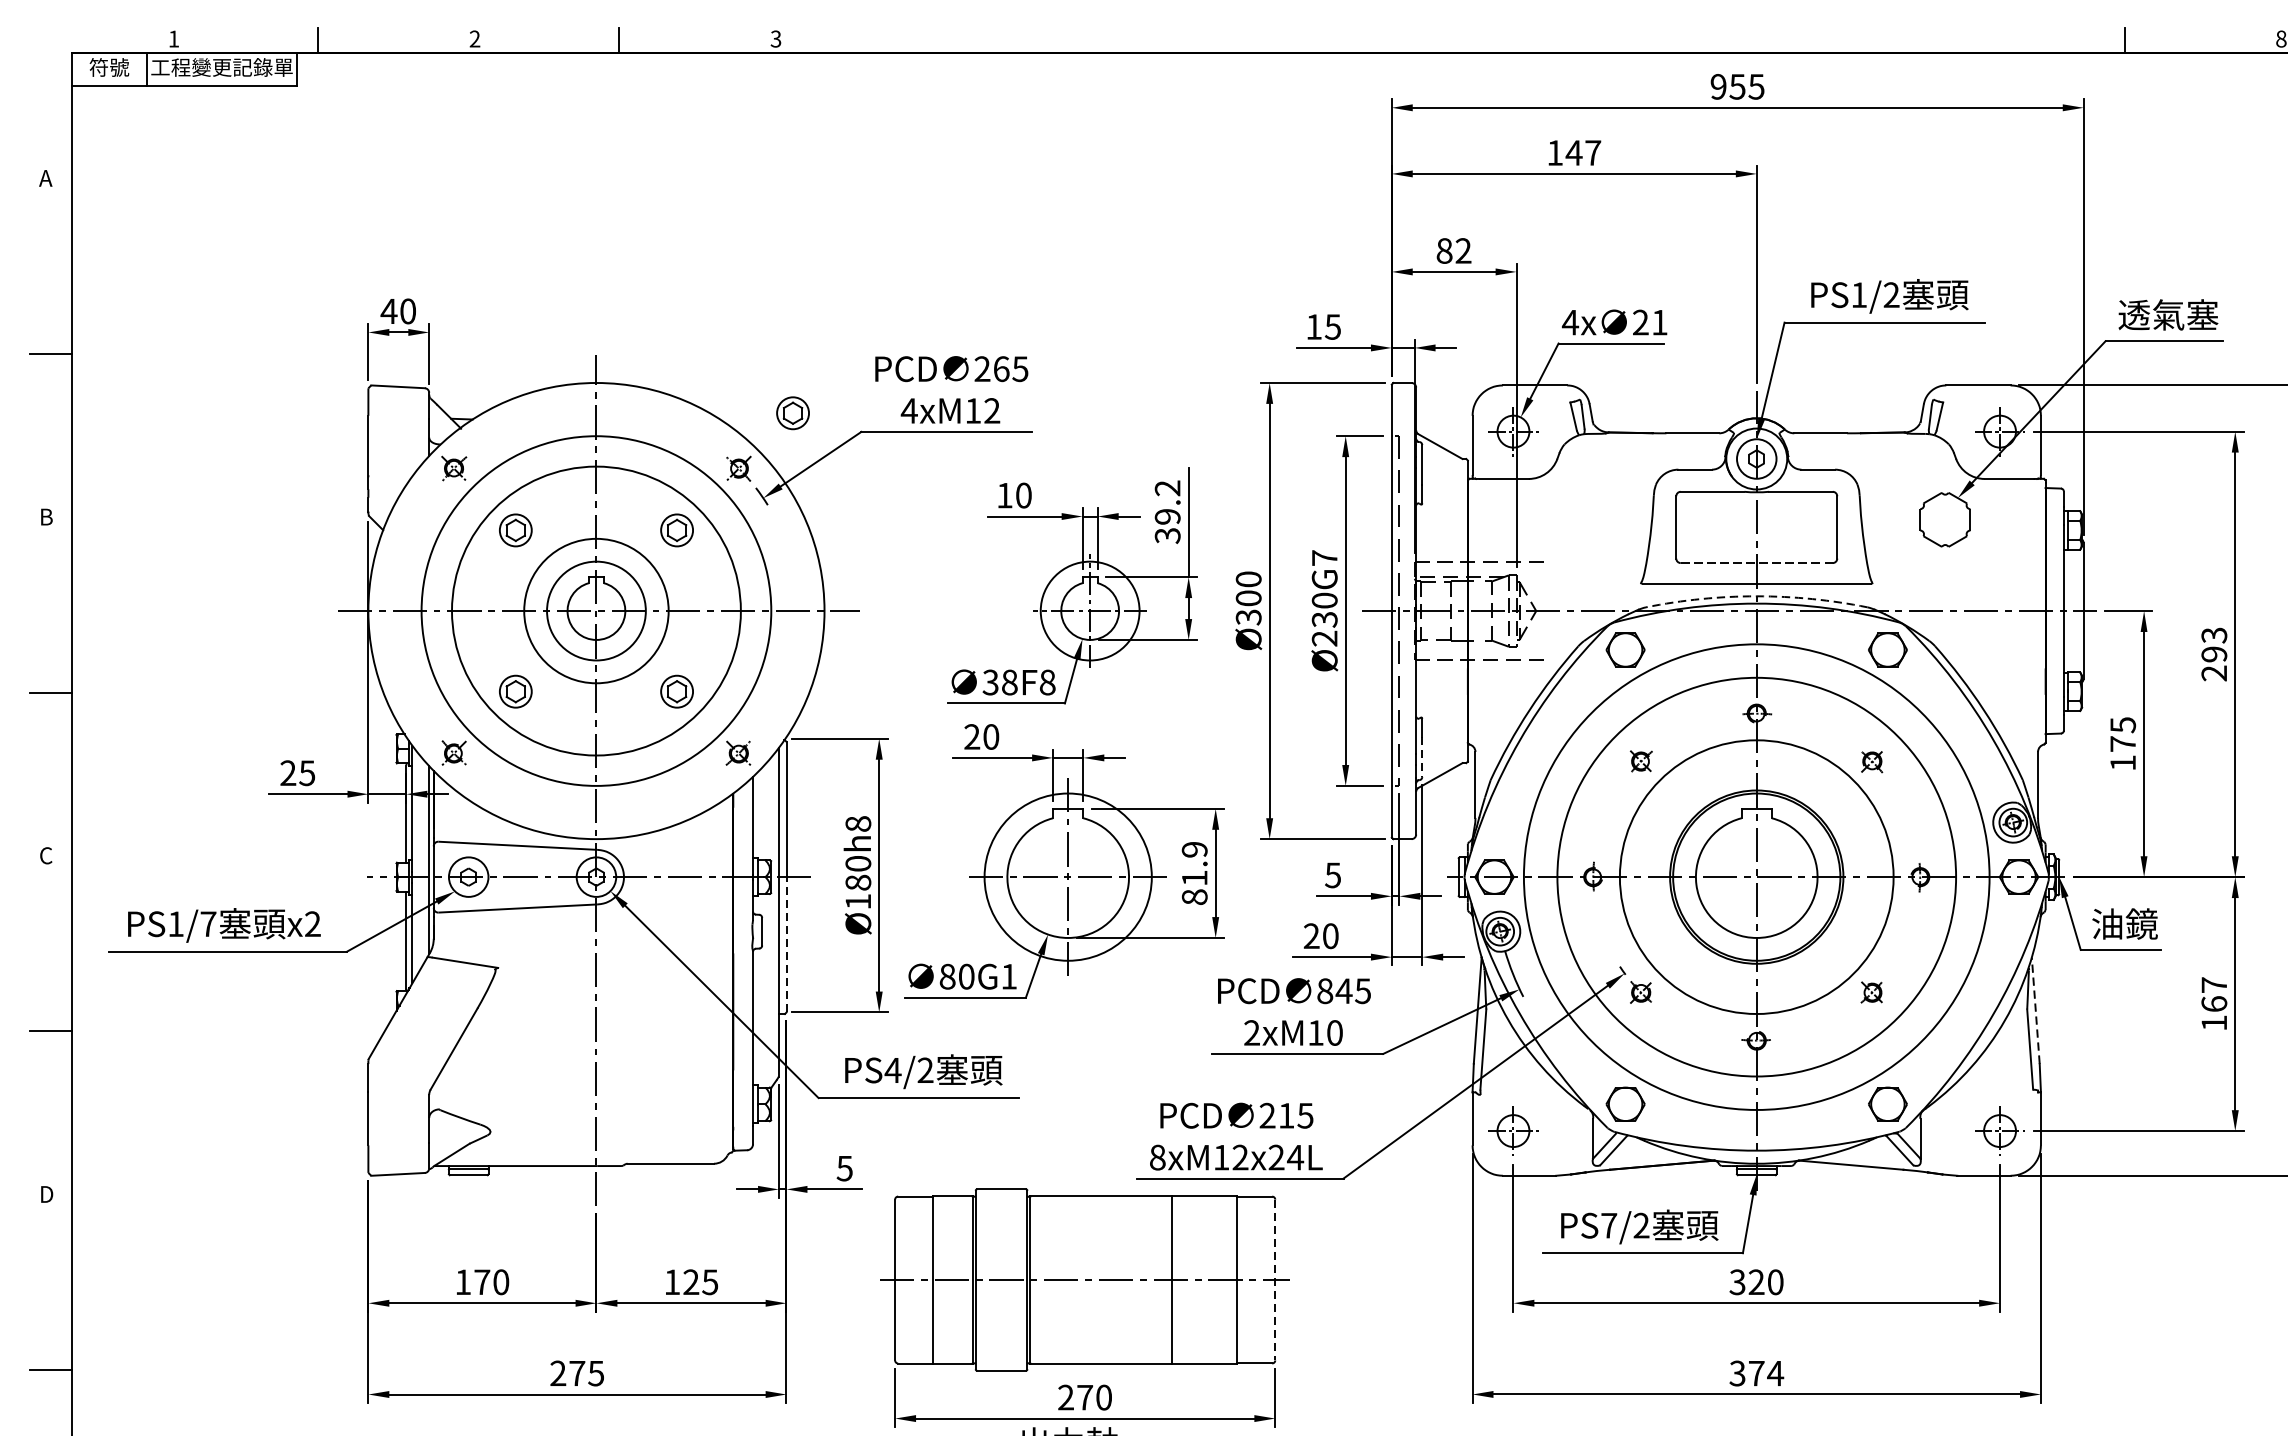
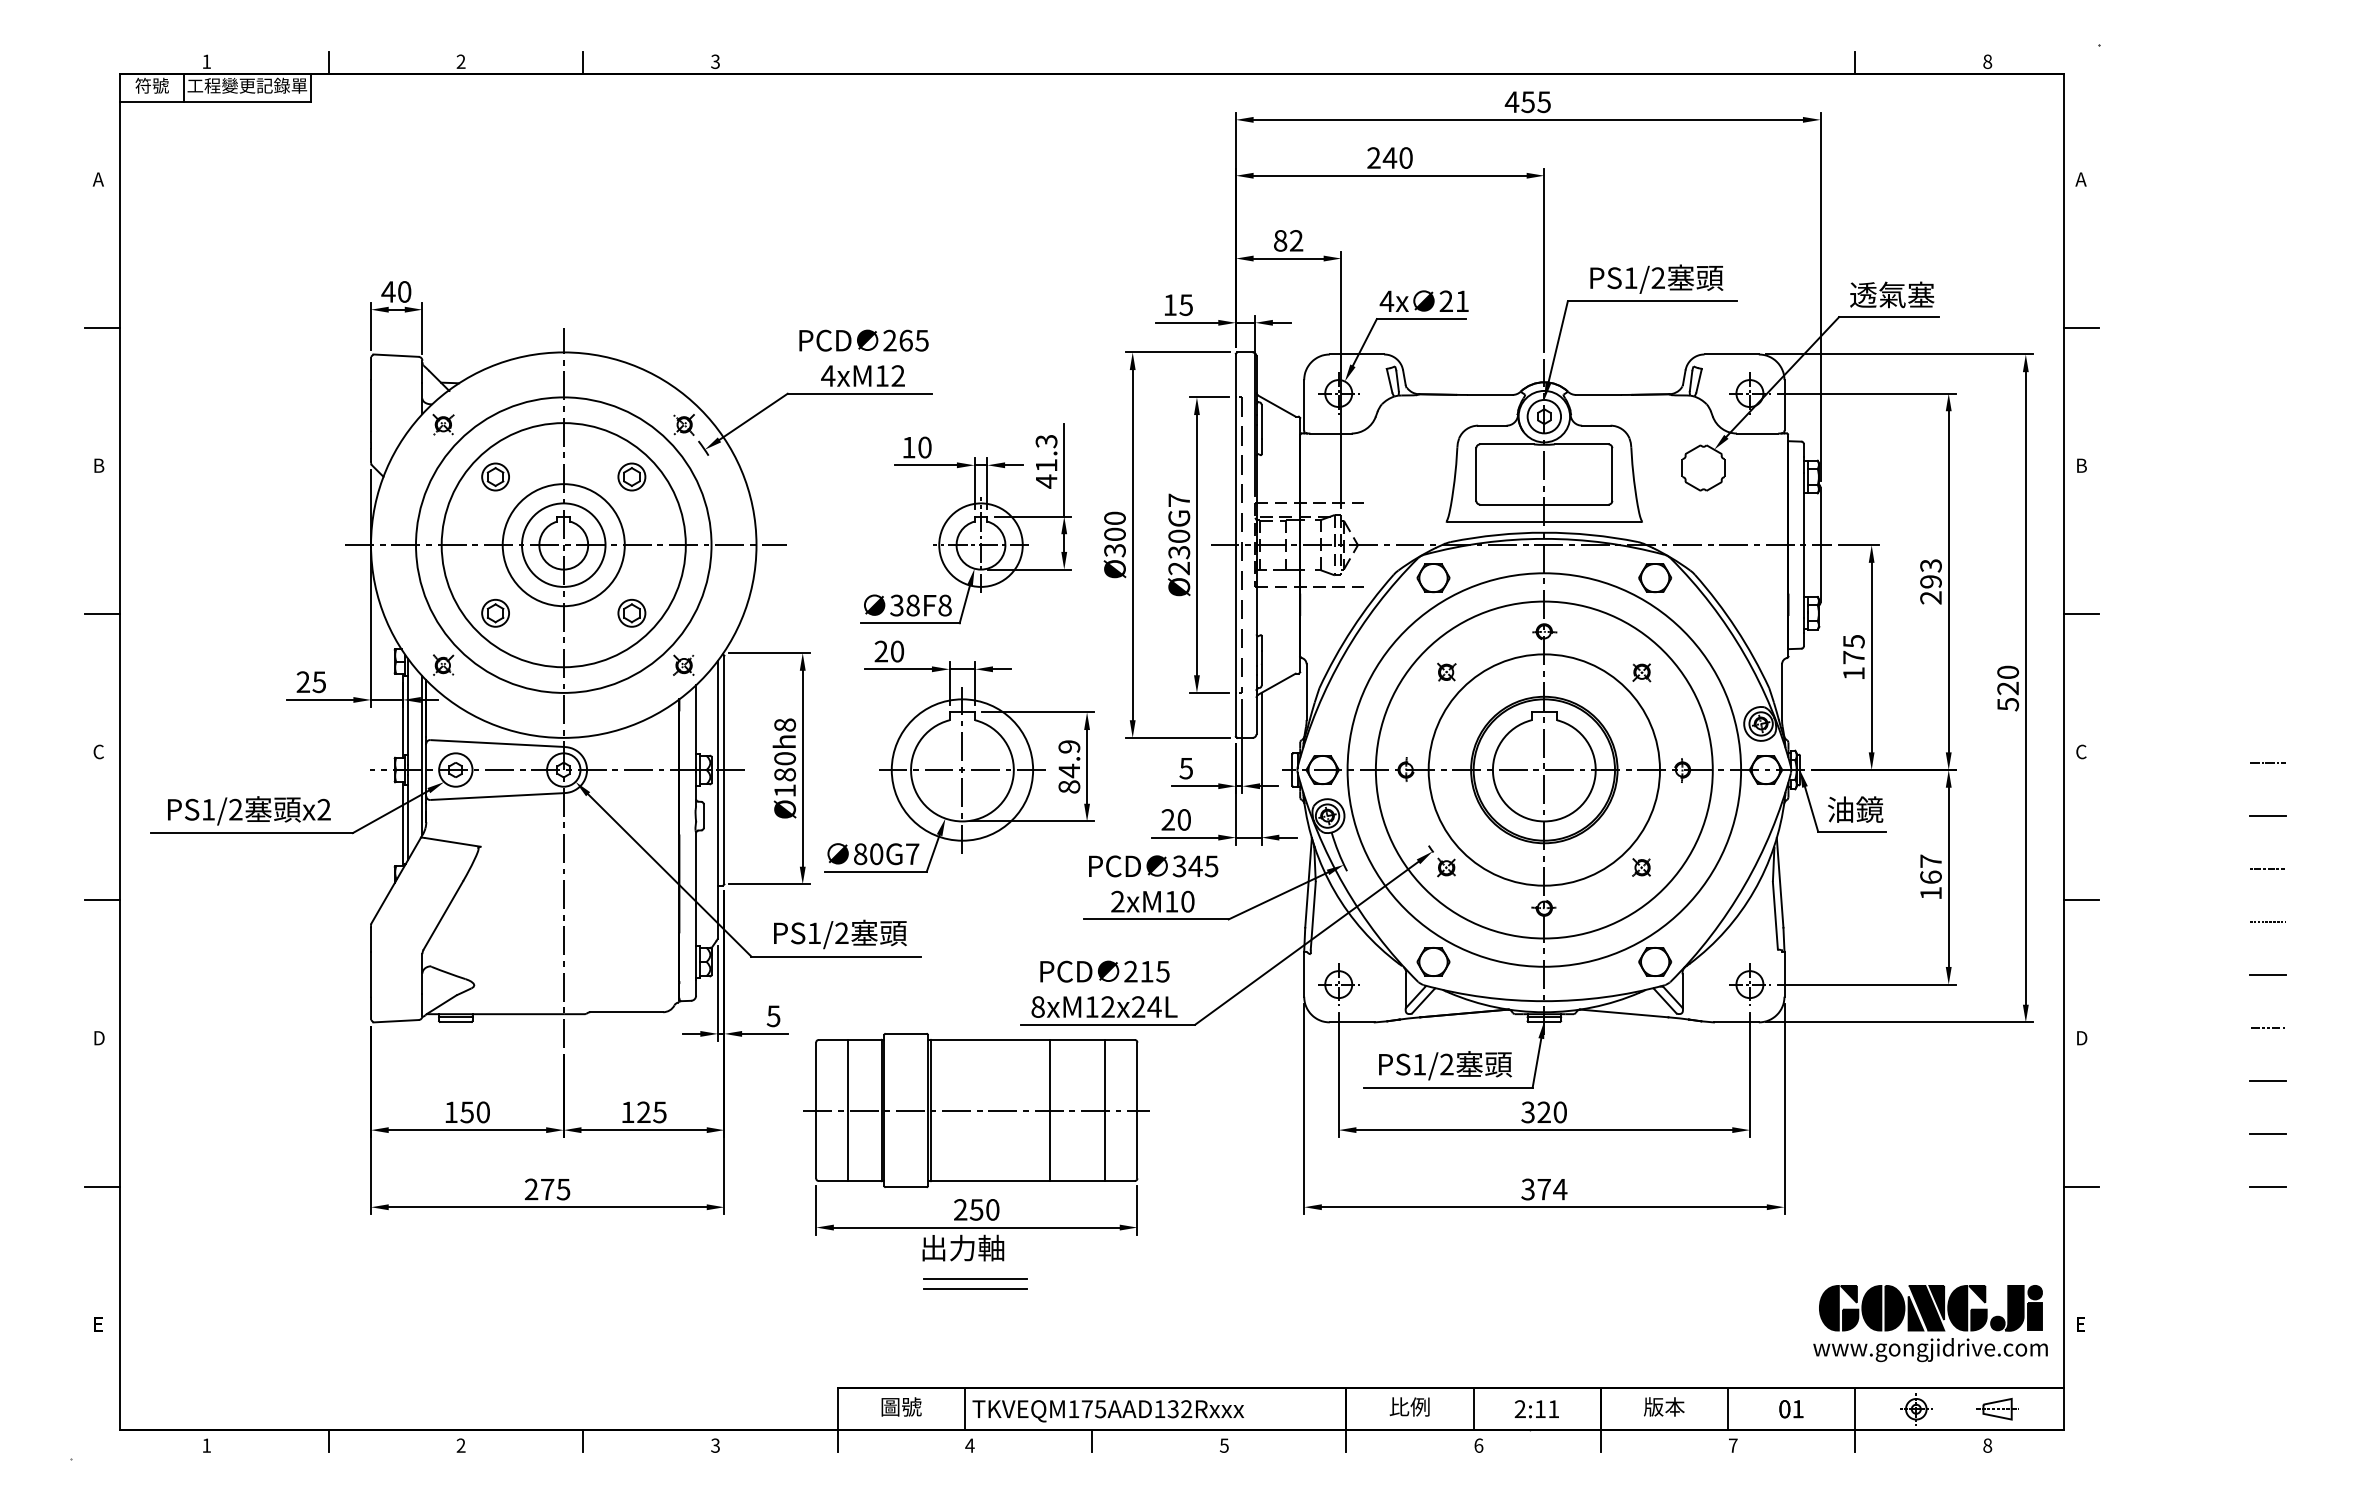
text: (1717, 87) -> (1511, 102), 955 -> 455
text: (1573, 152) -> (1389, 157), 147 -> 240
part: (792, 412) -> (729, 377), removed
text: (1167, 512) -> (1046, 461), 39.2 -> 41.3
line: (1755, 562) -> (1543, 504), dashed -> solid
arc: (1756, 596) -> (1544, 532), dashed -> solid
line: (1422, 757) -> (1261, 668), dashed -> solid
text: (1193, 877) -> (1068, 770), 81.9 -> 84.9
text: (208, 923) -> (235, 809), PS1/7 -> PS1/2
line: (786, 943) -> (724, 826), dashed -> solid
text: (1009, 975) -> (912, 853), 80G1 -> 80G7
text: (1325, 991) -> (1179, 866), 845 -> 345
line: (2036, 1010) -> (1780, 882), dashed -> solid
text: (893, 1069) -> (814, 932), PS4/2 -> PS1/2
text: (1609, 1225) -> (1419, 1064), PS7/2 -> PS1/2
line: (1275, 1280) -> (1137, 1110), dashed -> solid
text: (481, 1282) -> (466, 1112), 170 -> 150
text: (1084, 1397) -> (976, 1209), 270 -> 250

